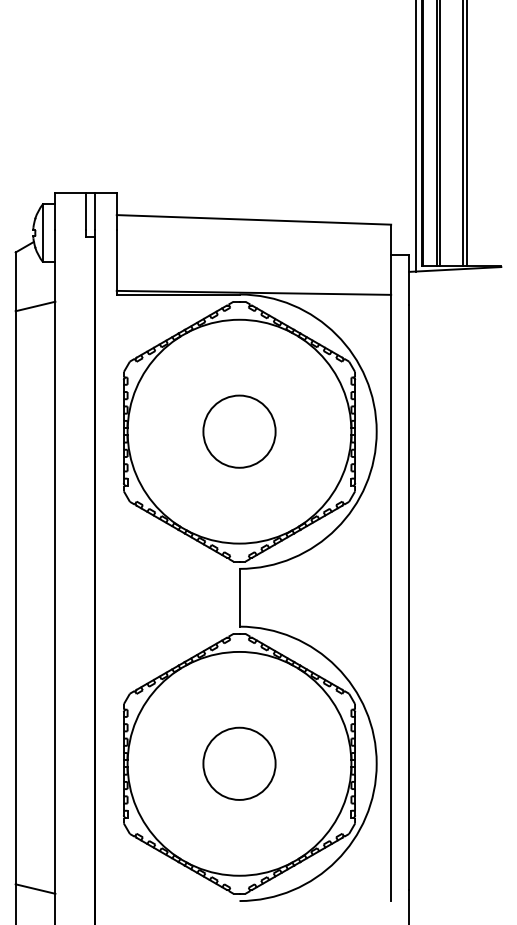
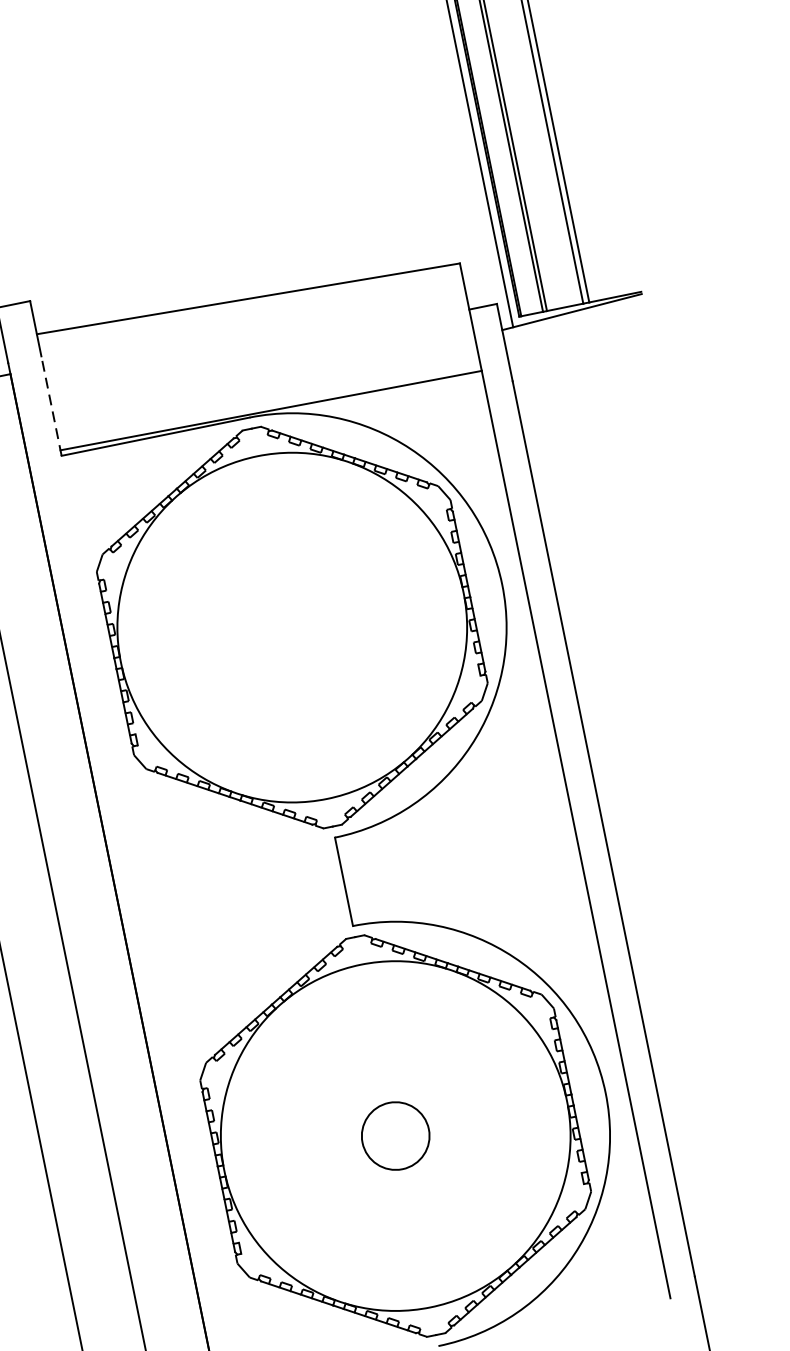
line: (116, 261) -> (50, 405), solid -> dashed
circle: (239, 431) -> (292, 627), removed
circle: (239, 763) -> (395, 1135), size x0.6

